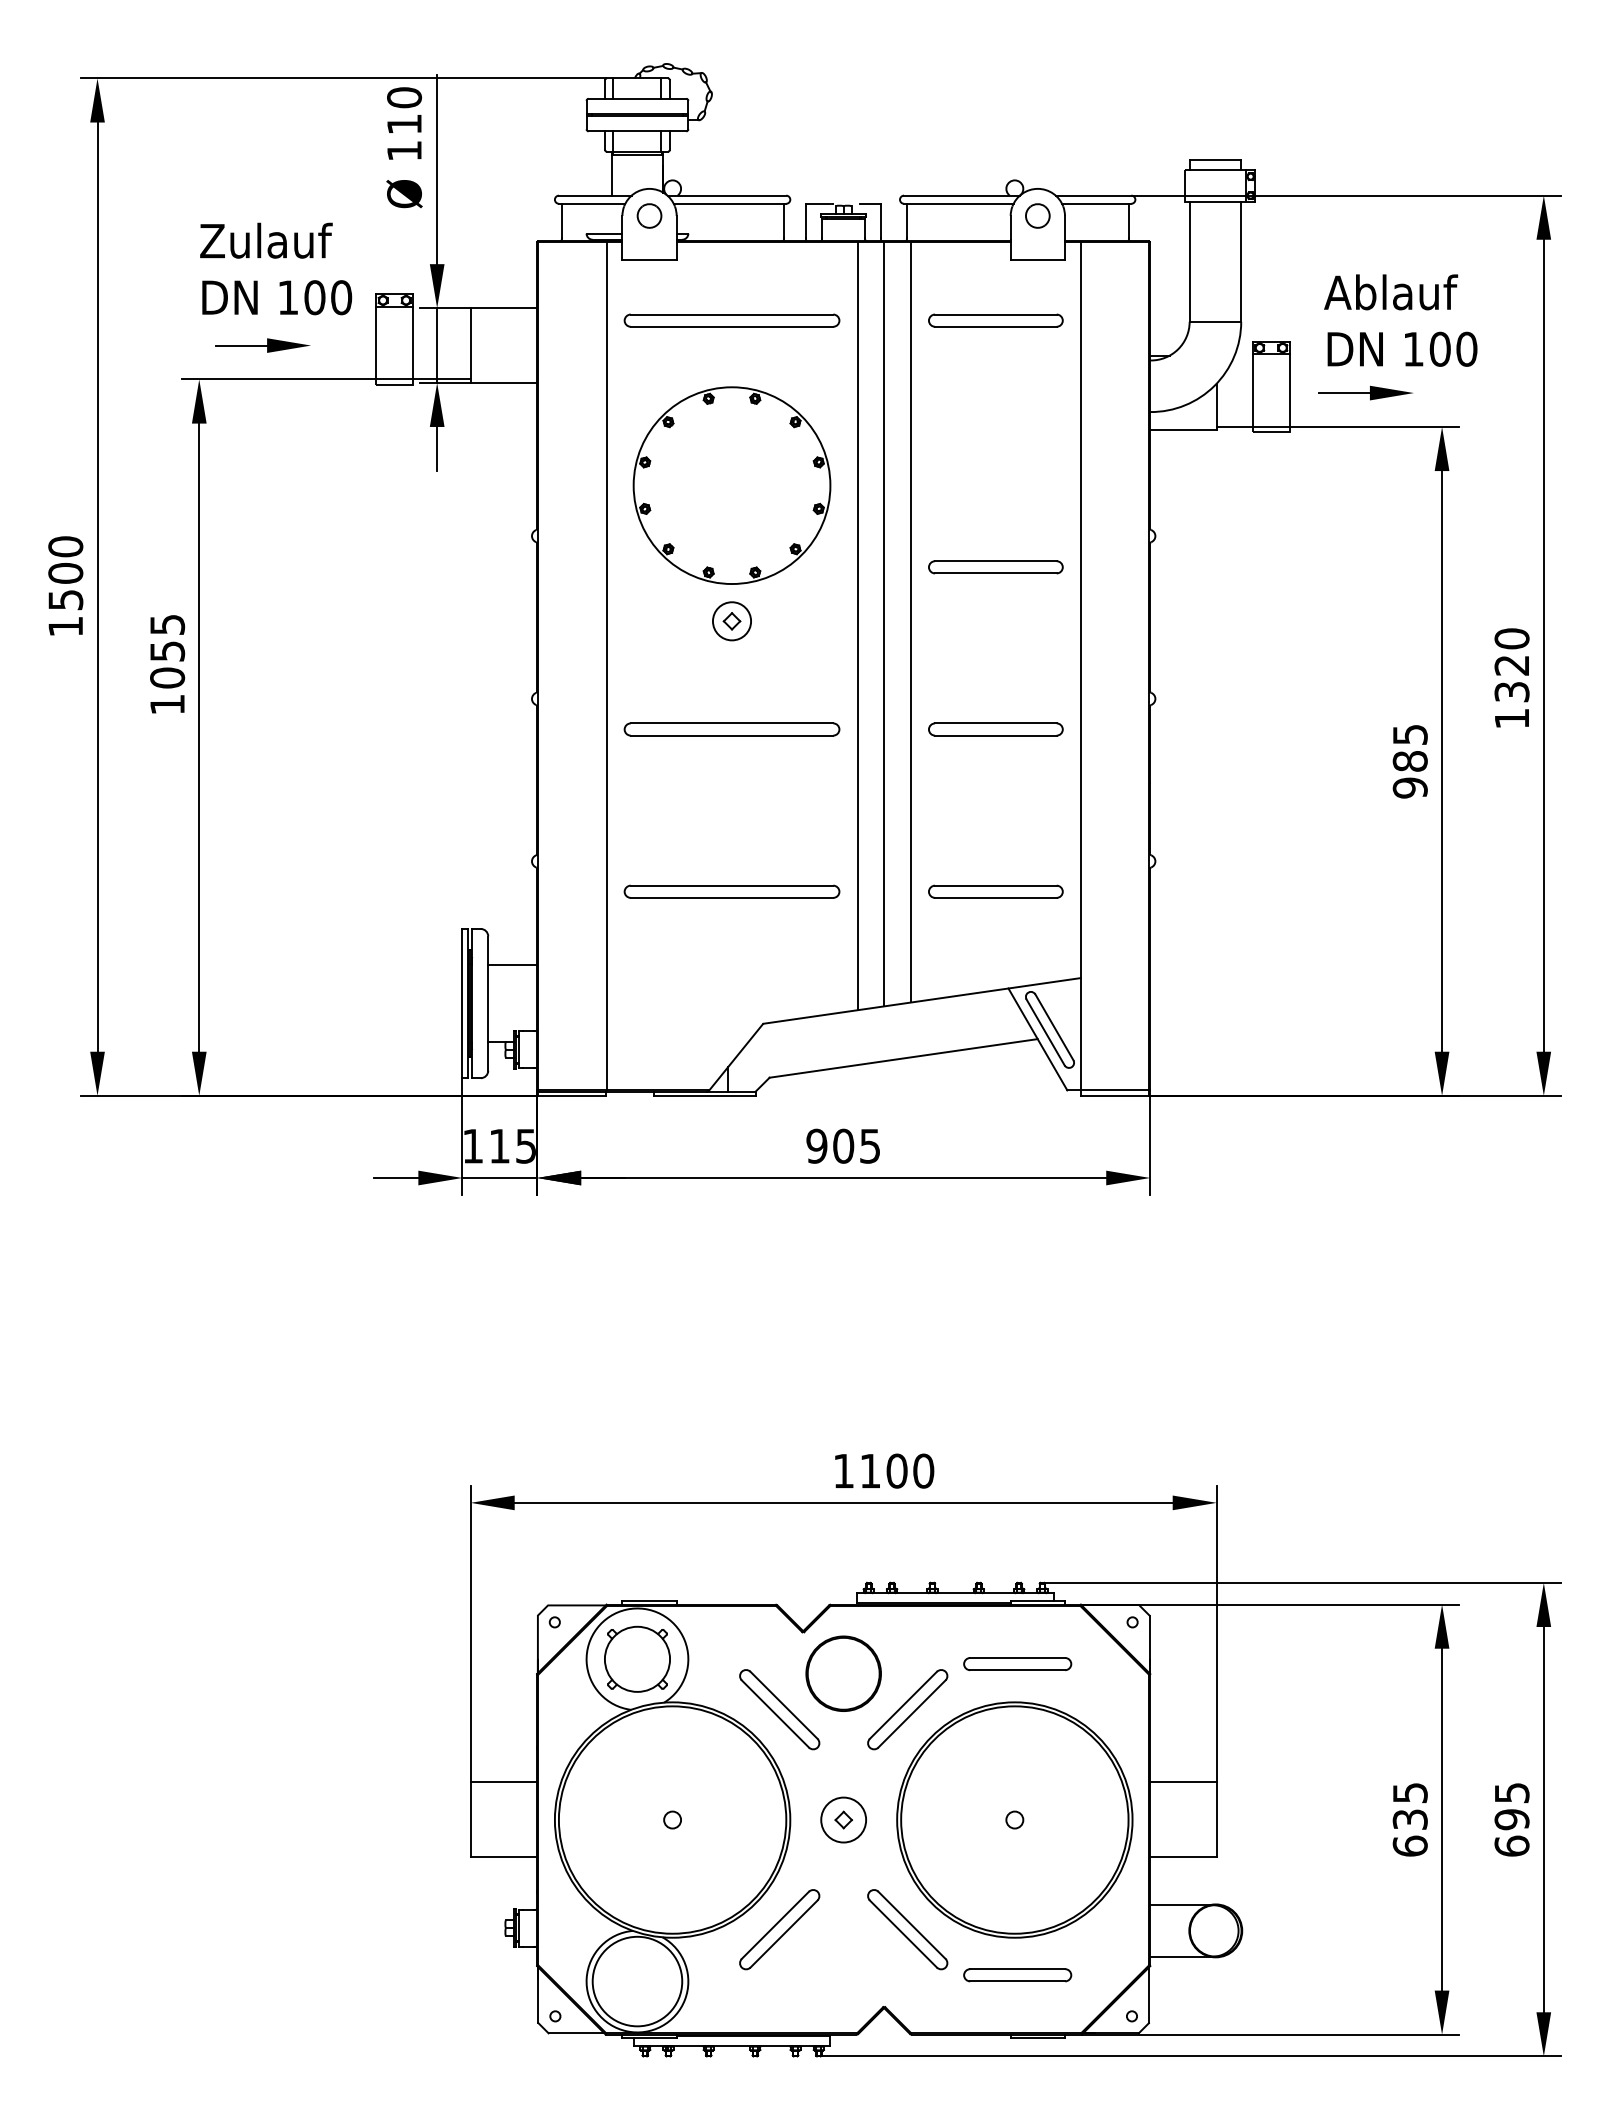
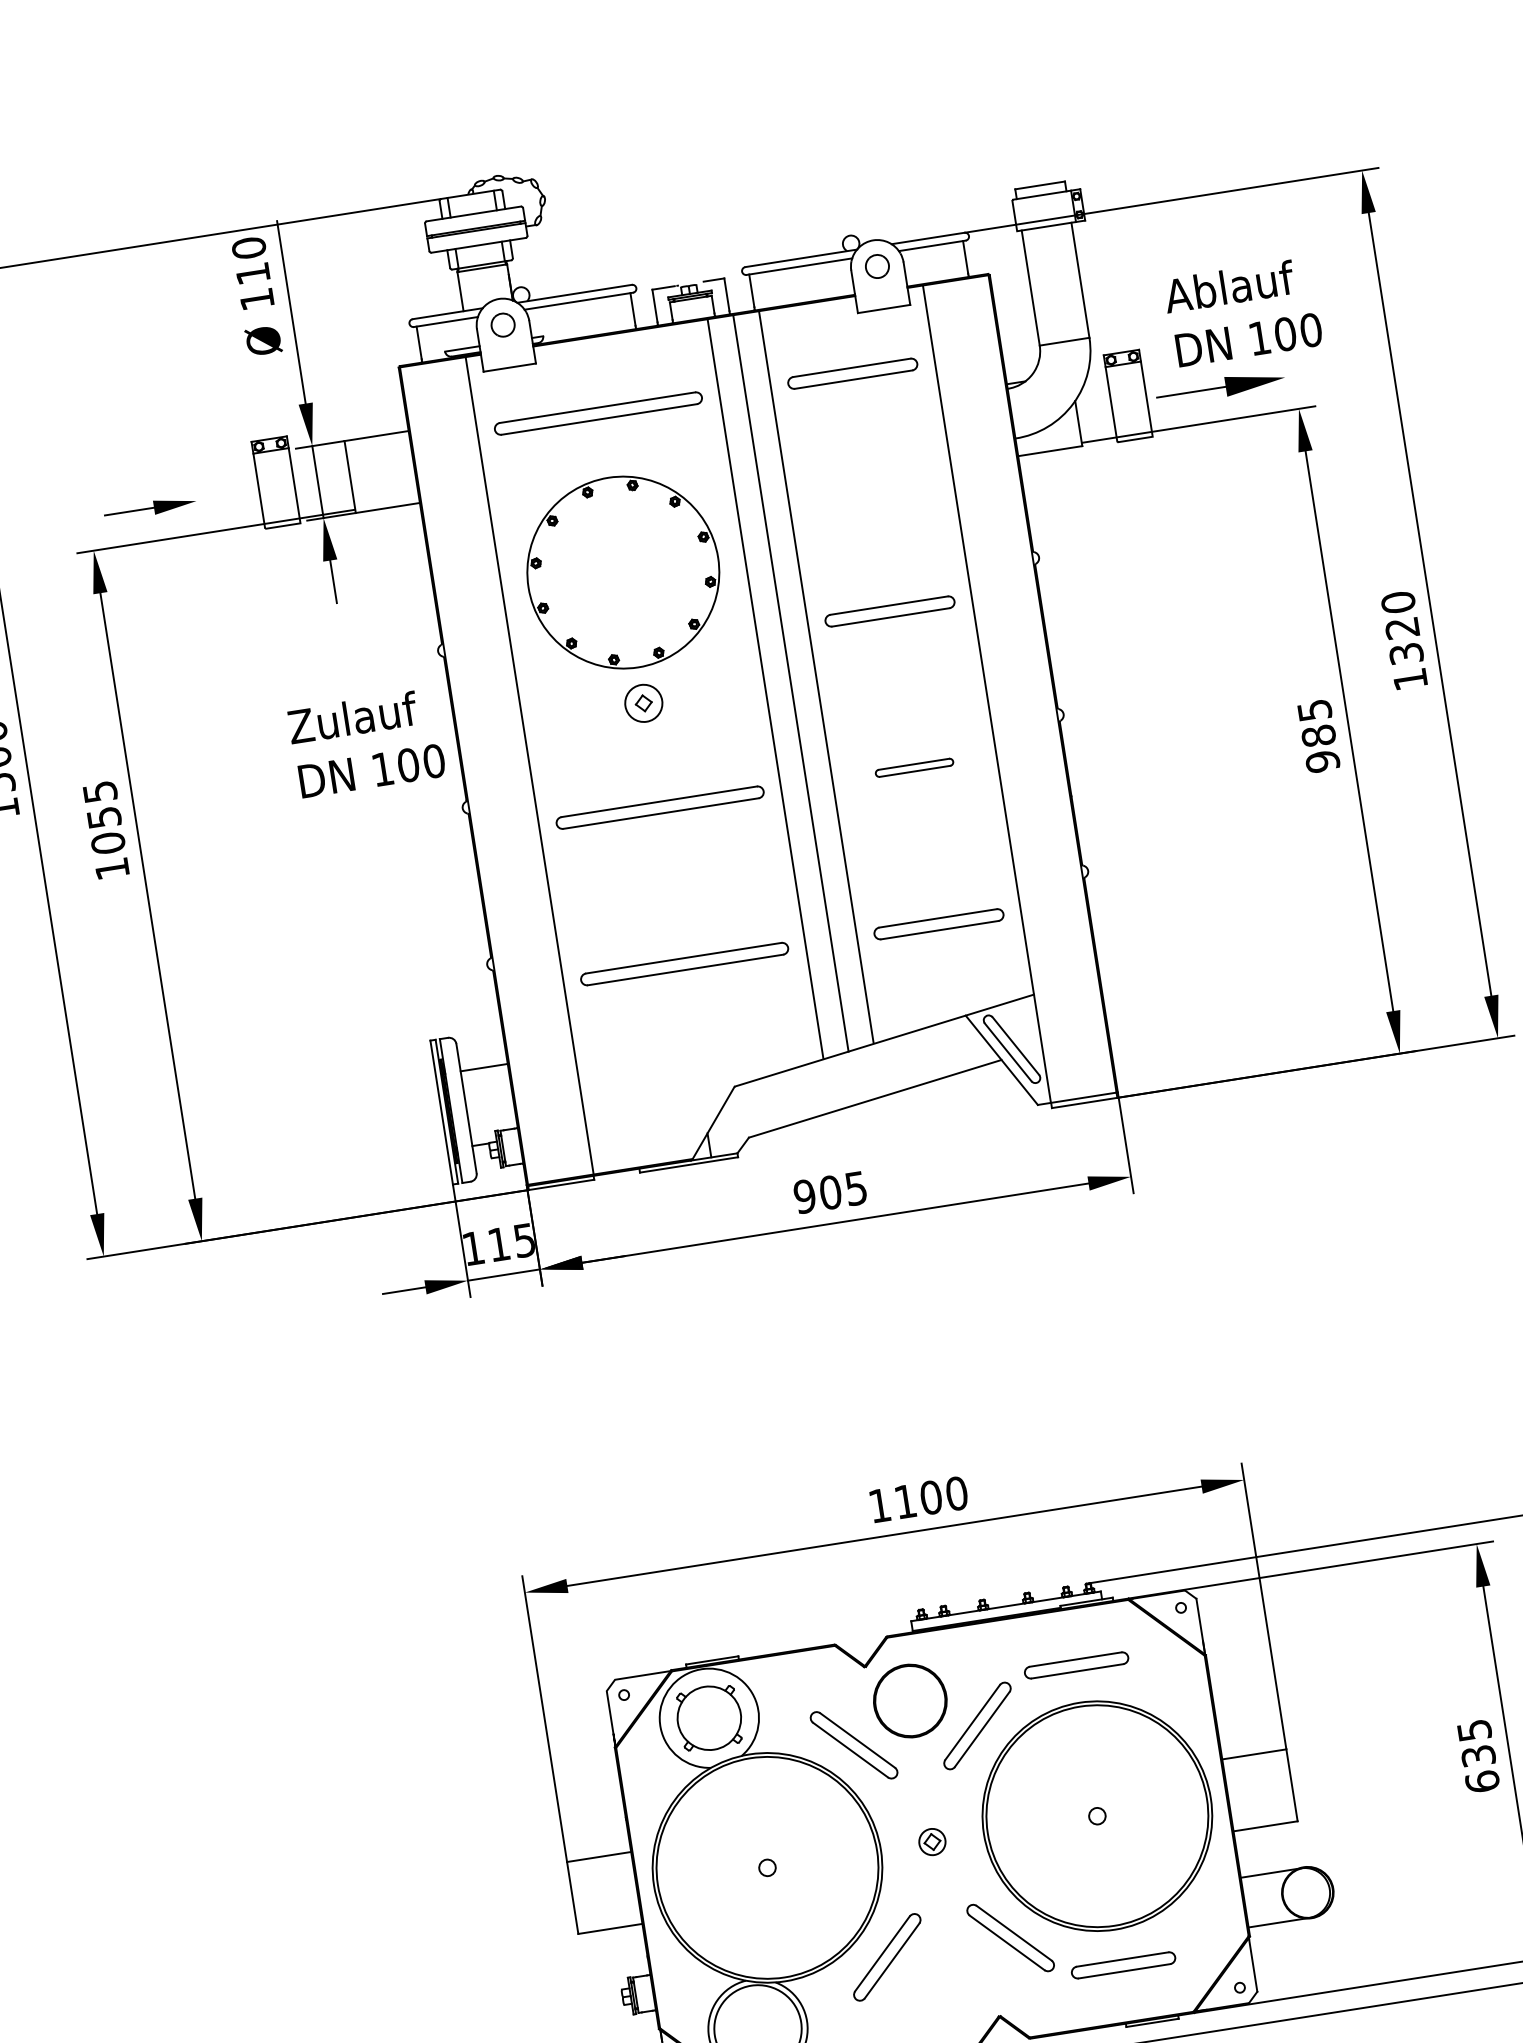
text: (276, 268) -> (367, 742), moved
part: (1365, 392) -> (1219, 387), size x1.4
part: (995, 729) -> (914, 767), size x0.6
circle: (843, 1819) -> (932, 1841), size x0.6

